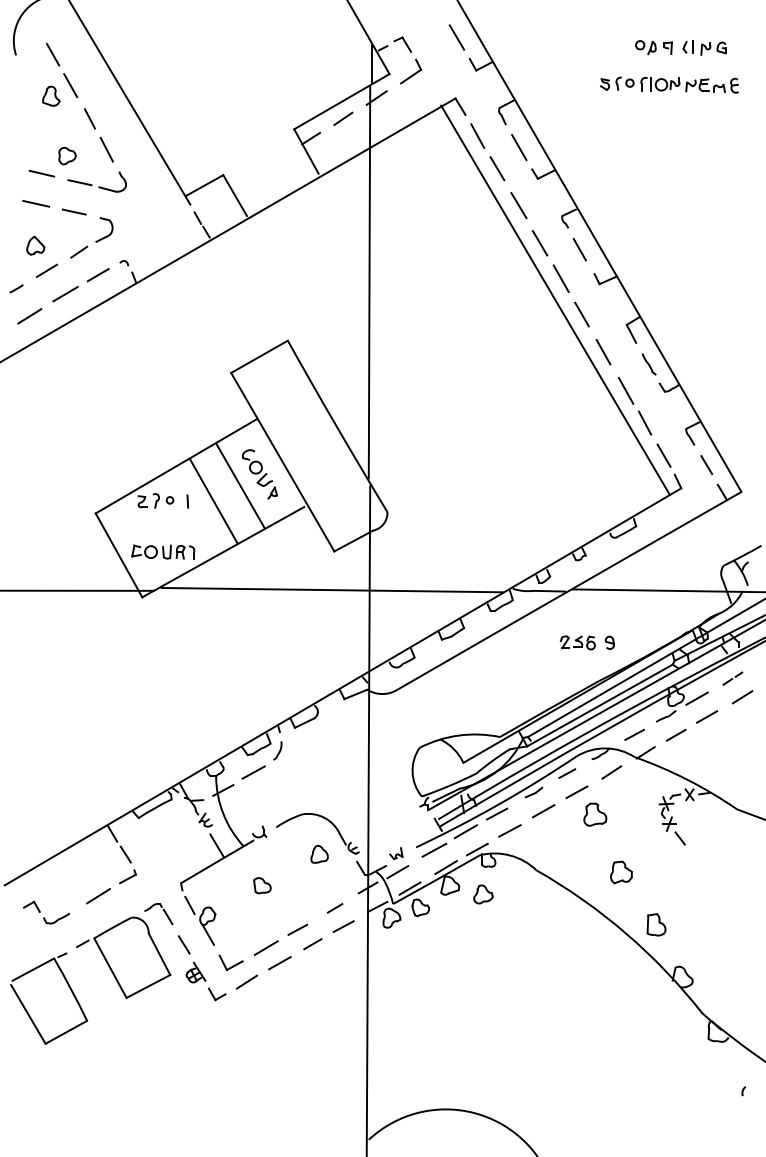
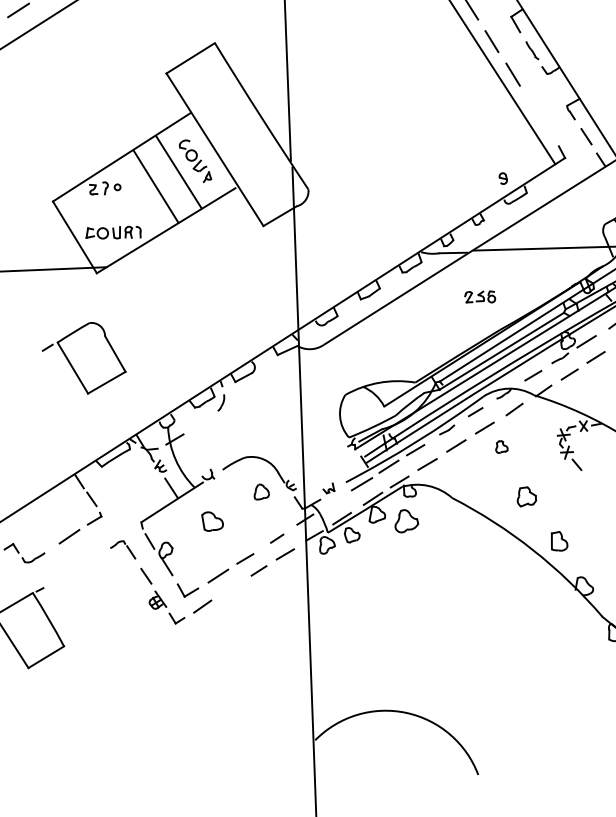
line: (644, 422) -> (530, 101), removed
line: (663, 455) -> (548, 129), removed
line: (187, 501) -> (132, 187), removed
line: (331, 589) -> (262, 259), removed
part: (609, 642) -> (502, 178), moved
line: (253, 772) -> (200, 422), removed
part: (595, 814) -> (501, 446), size x0.6
line: (397, 872) -> (330, 505), removed
part: (262, 885) -> (212, 521), size x1.4
part: (483, 894) -> (406, 521), size x1.4
part: (123, 957) -> (83, 358), moved
line: (279, 963) -> (230, 589), removed

